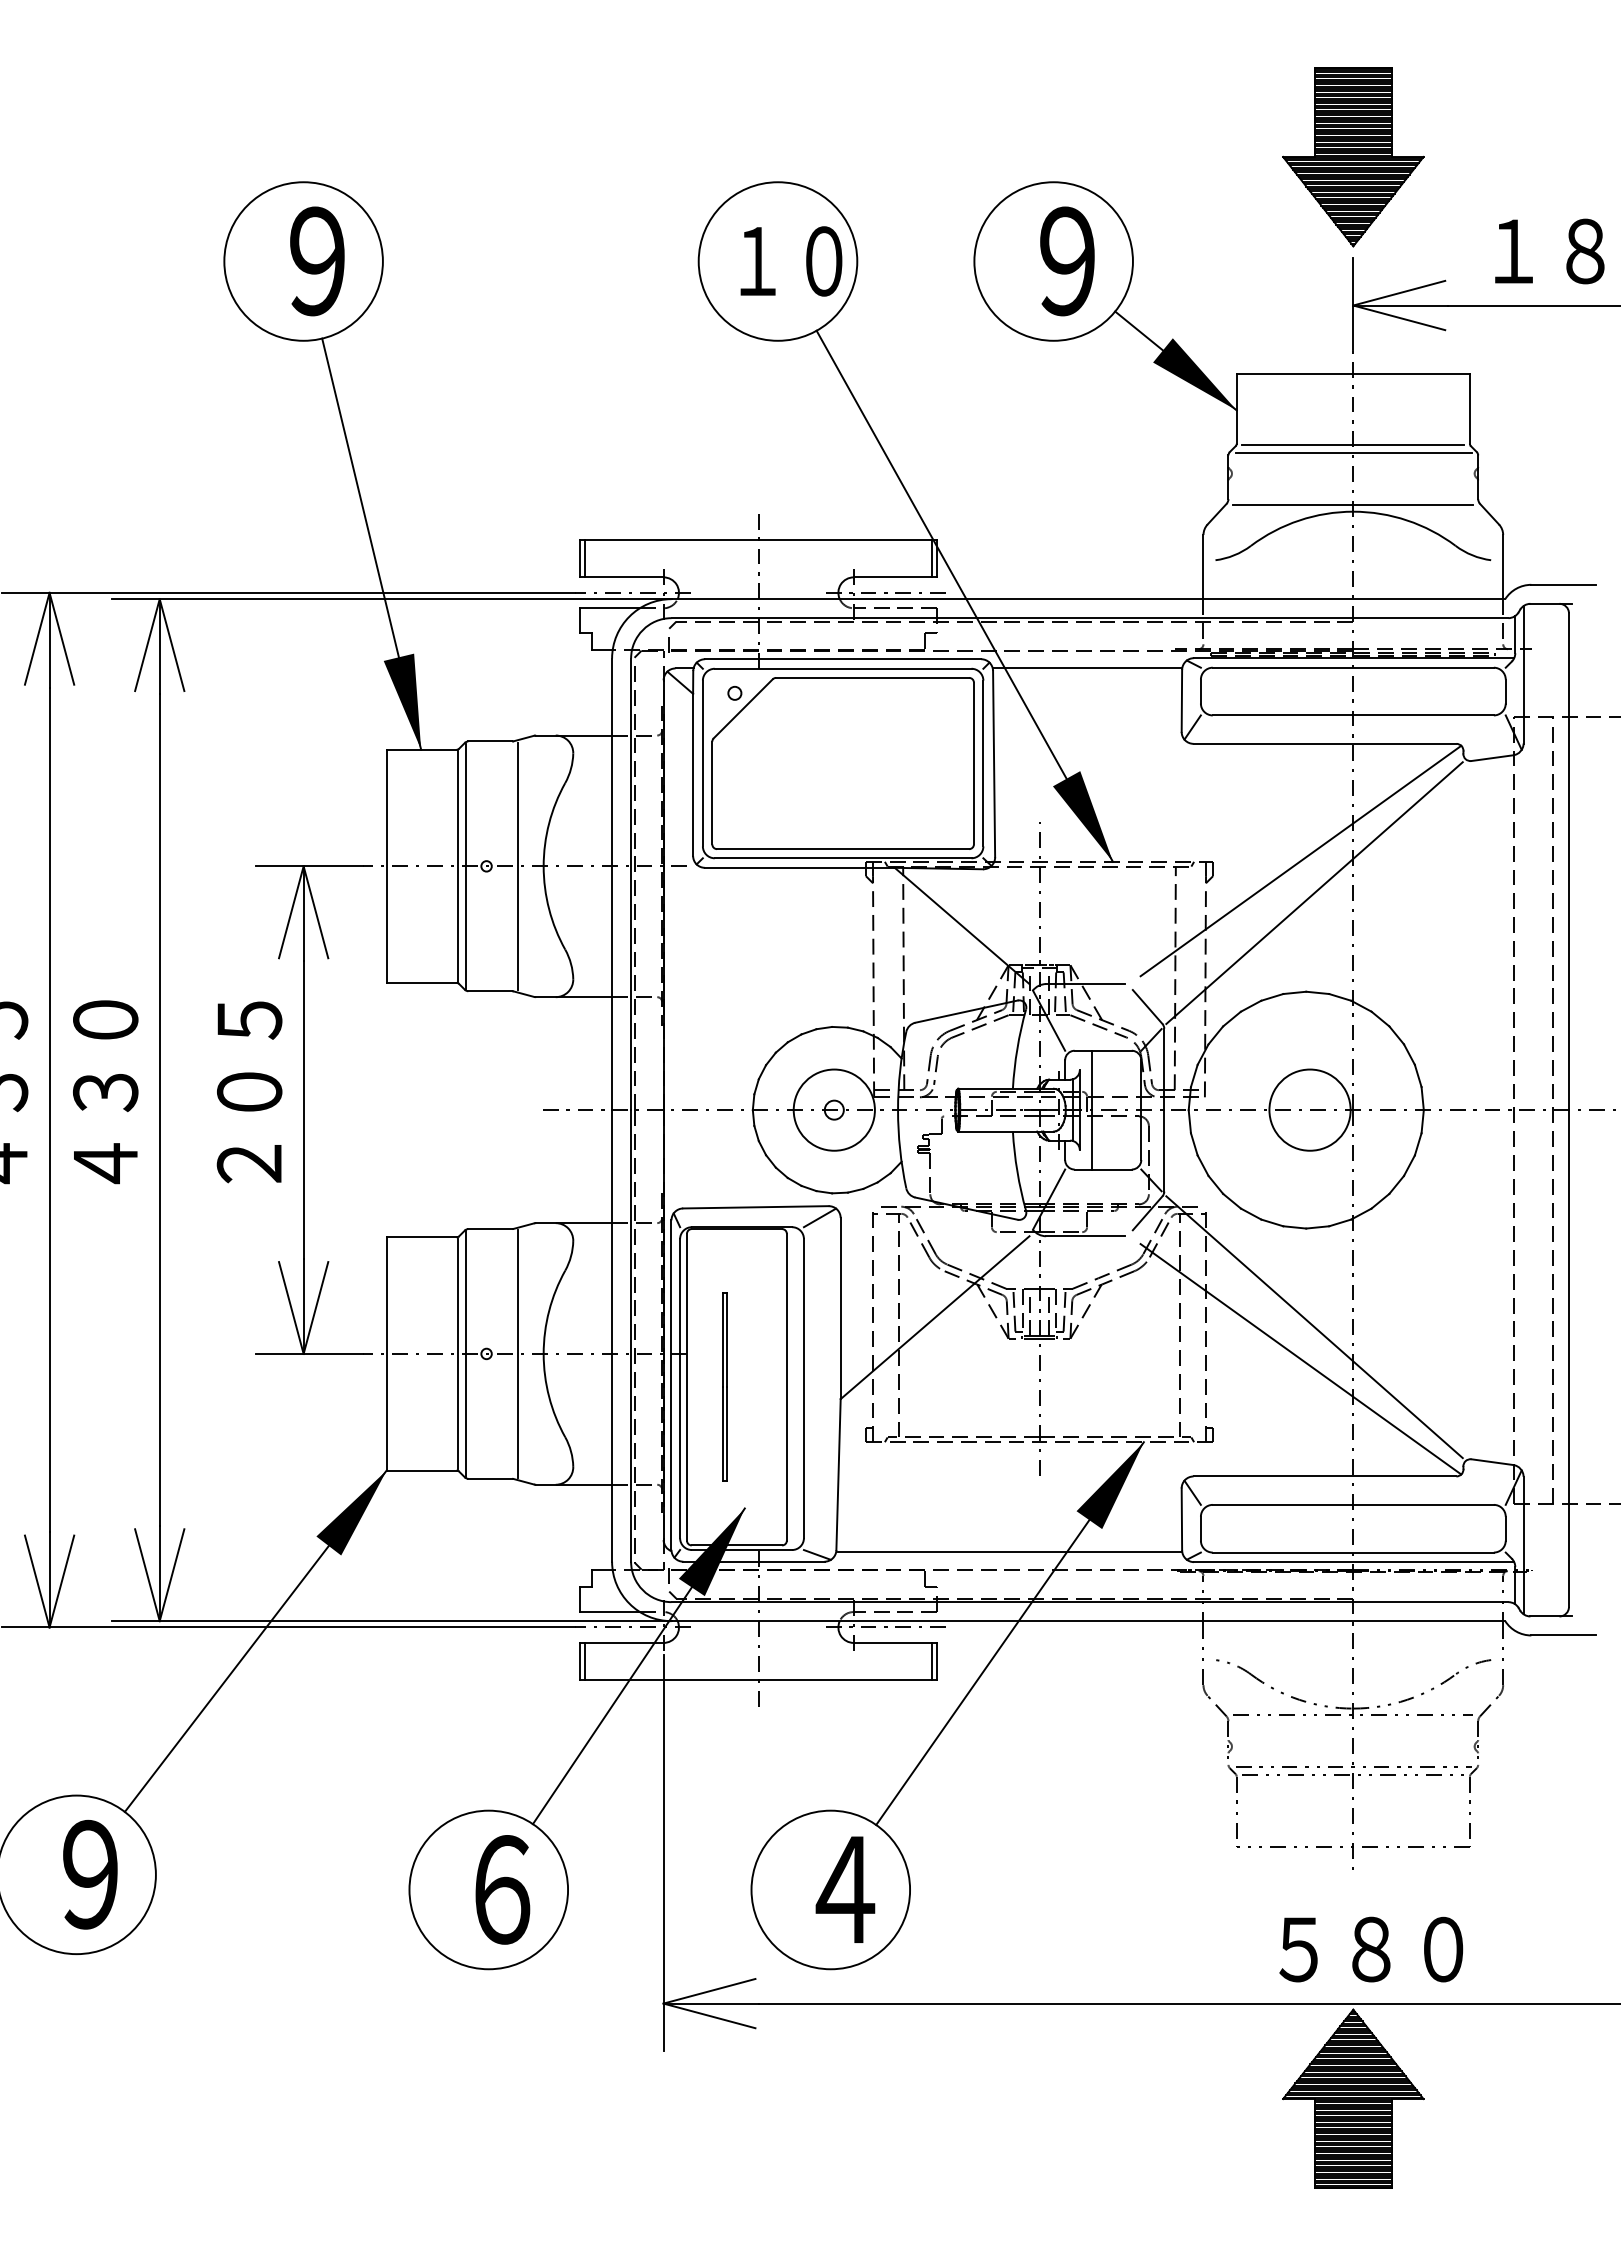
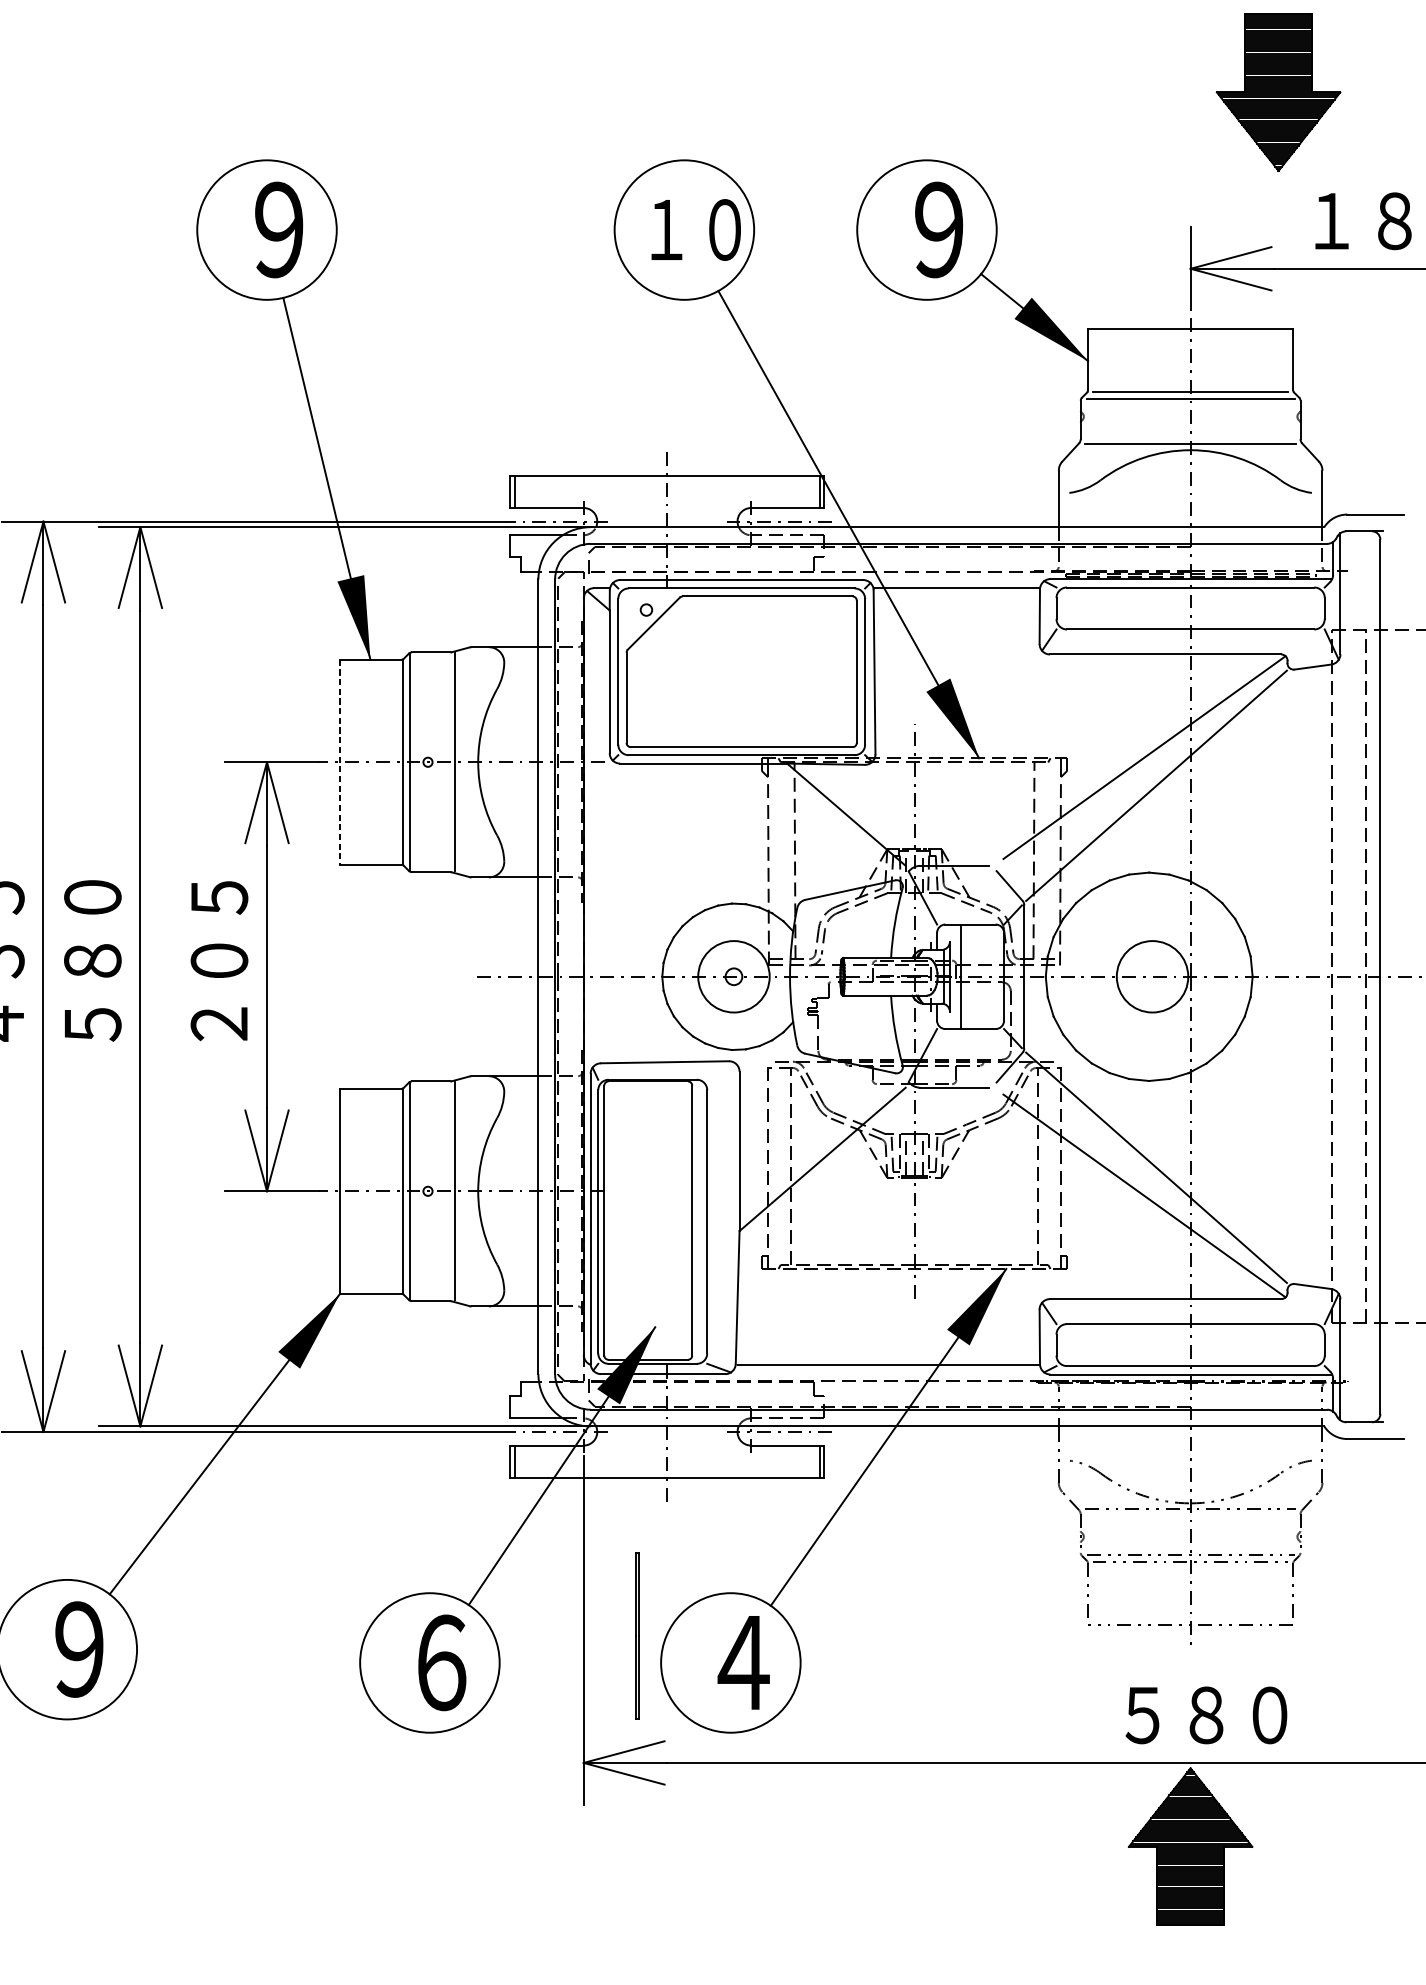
part: (1353, 157) -> (1278, 92), moved
line: (386, 866) -> (339, 762), solid -> dashed
text: (105, 1128) -> (92, 992), ４３０ -> ５８０
line: (819, 1217) -> (720, 1071), removed
part: (724, 1386) -> (637, 1635), moved

